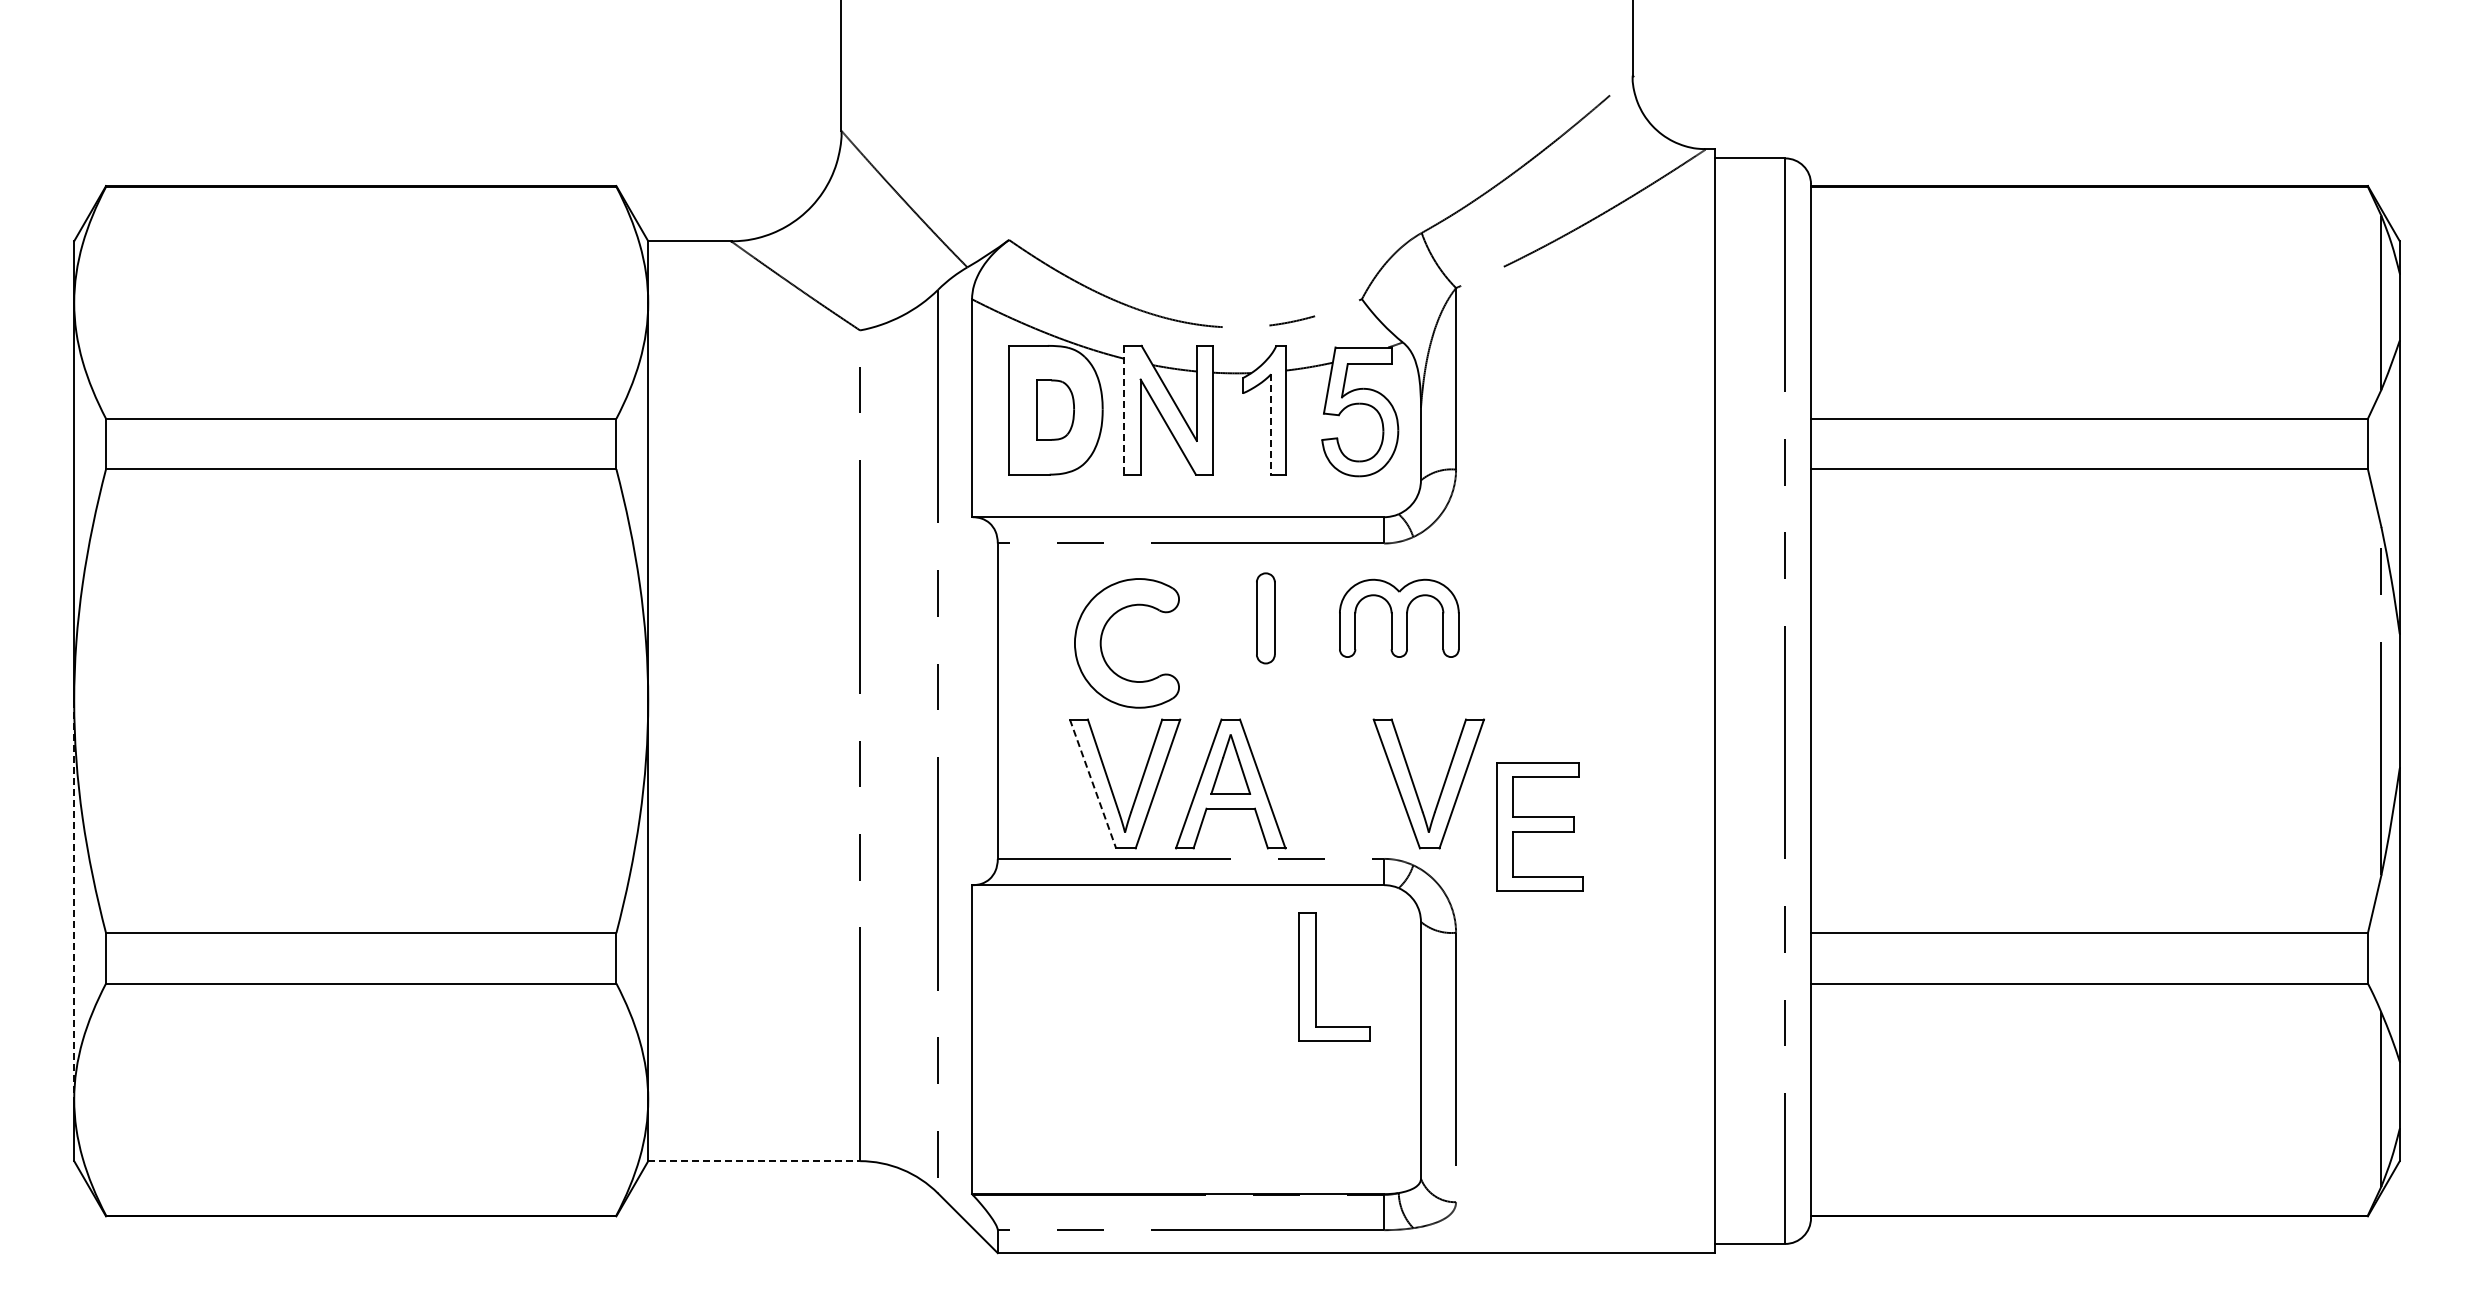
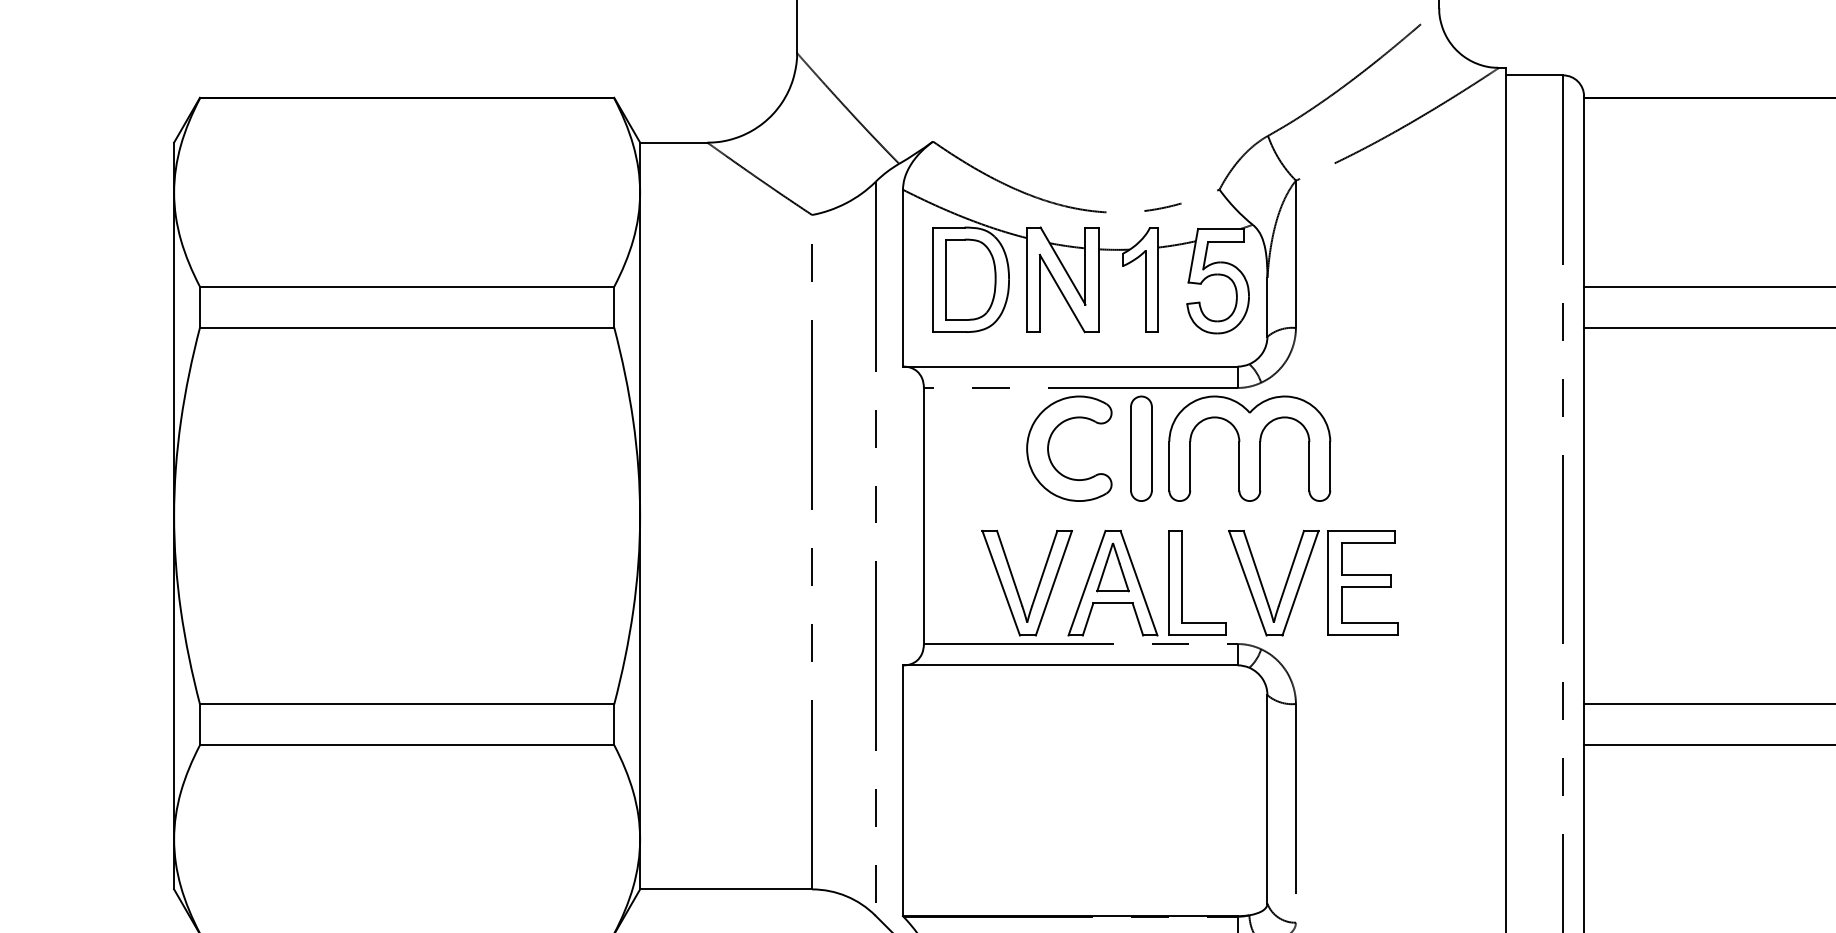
part: (1055, 409) -> (970, 279), size x1.67
line: (1124, 410) -> (1026, 280), dashed -> solid
line: (1271, 424) -> (1146, 291), dashed -> solid
part: (1265, 618) -> (1141, 448), size x1.43
part: (1399, 618) -> (1250, 448), size x1.67
part: (1102, 637) -> (1049, 444), moved
line: (1093, 784) -> (1001, 583), dashed -> solid
part: (1539, 826) -> (1362, 582), moved
line: (74, 900) -> (174, 677), dashed -> solid
part: (1316, 976) -> (1182, 582), moved
line: (754, 1161) -> (726, 889), dashed -> solid

